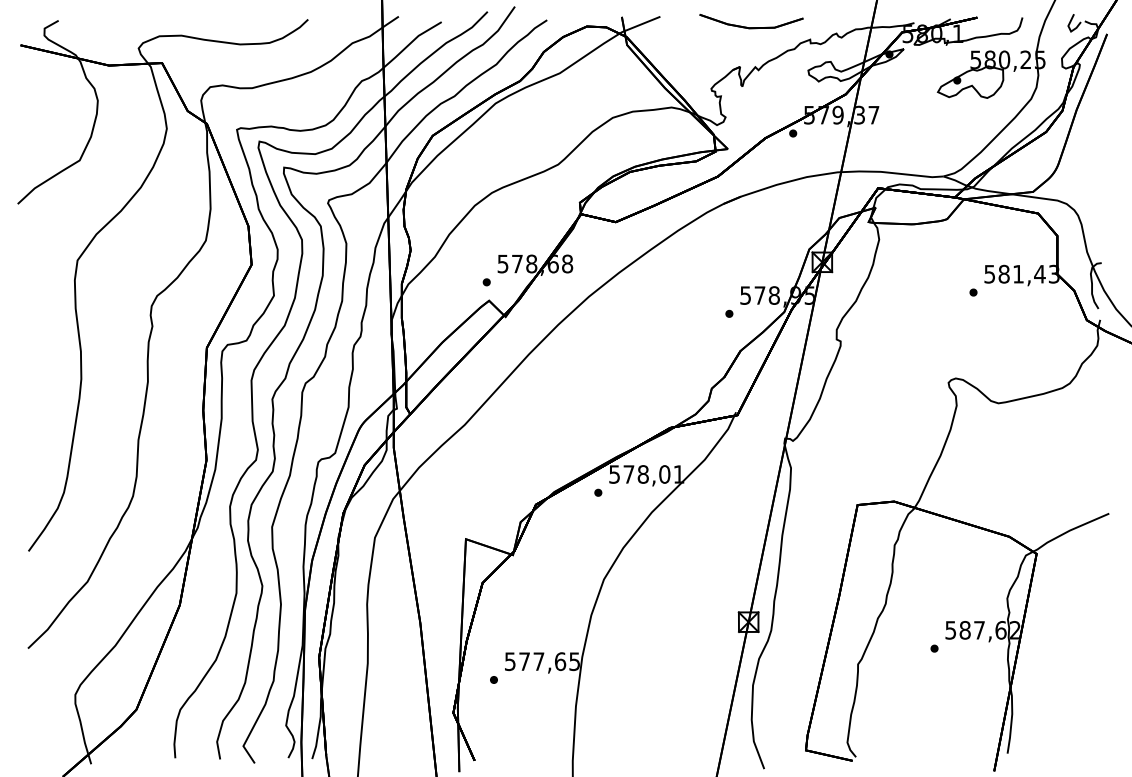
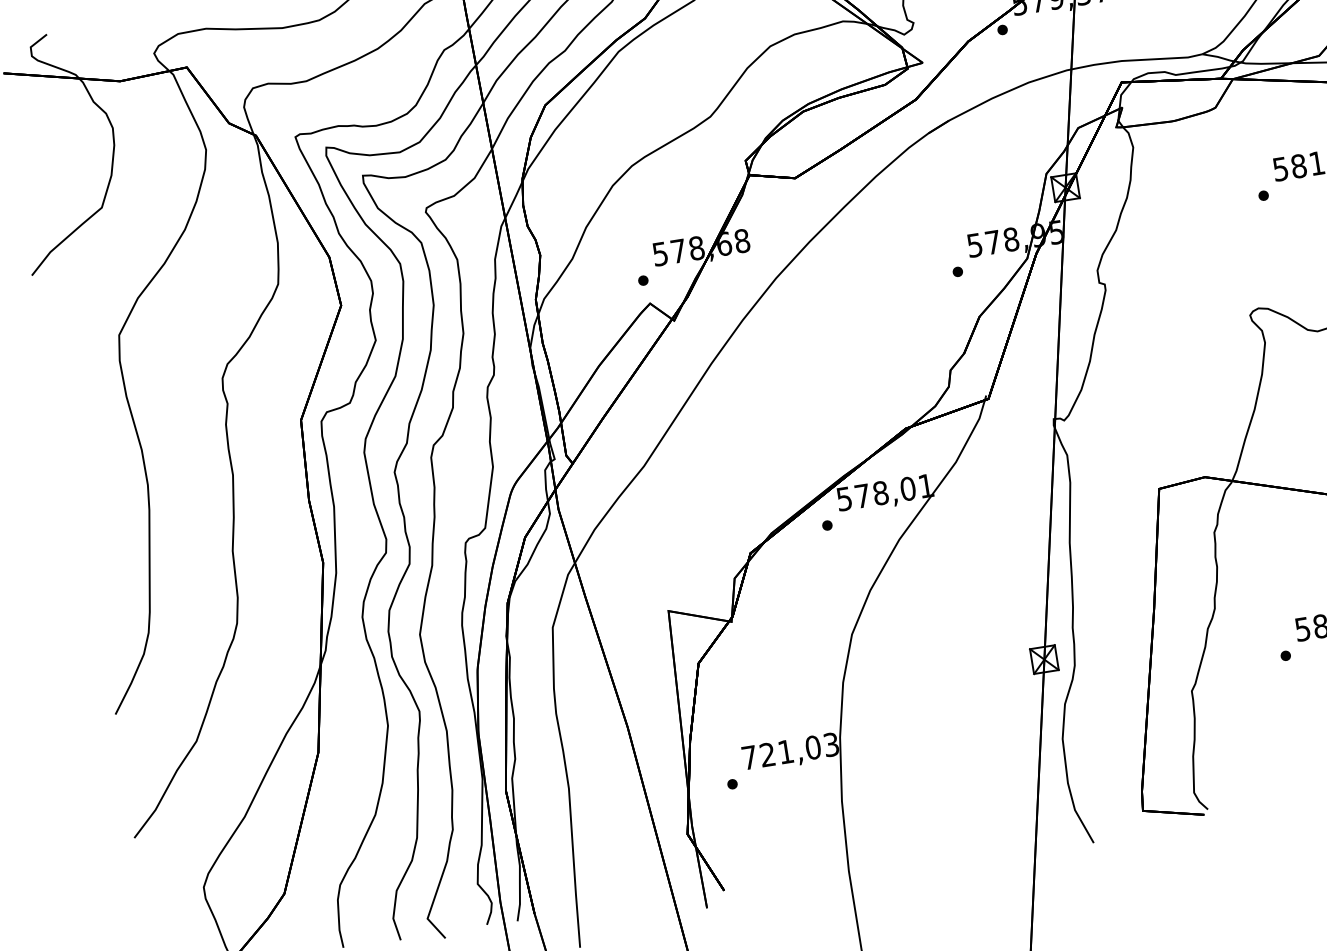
text: (542, 661) -> (790, 751), 577,65 -> 721,03

